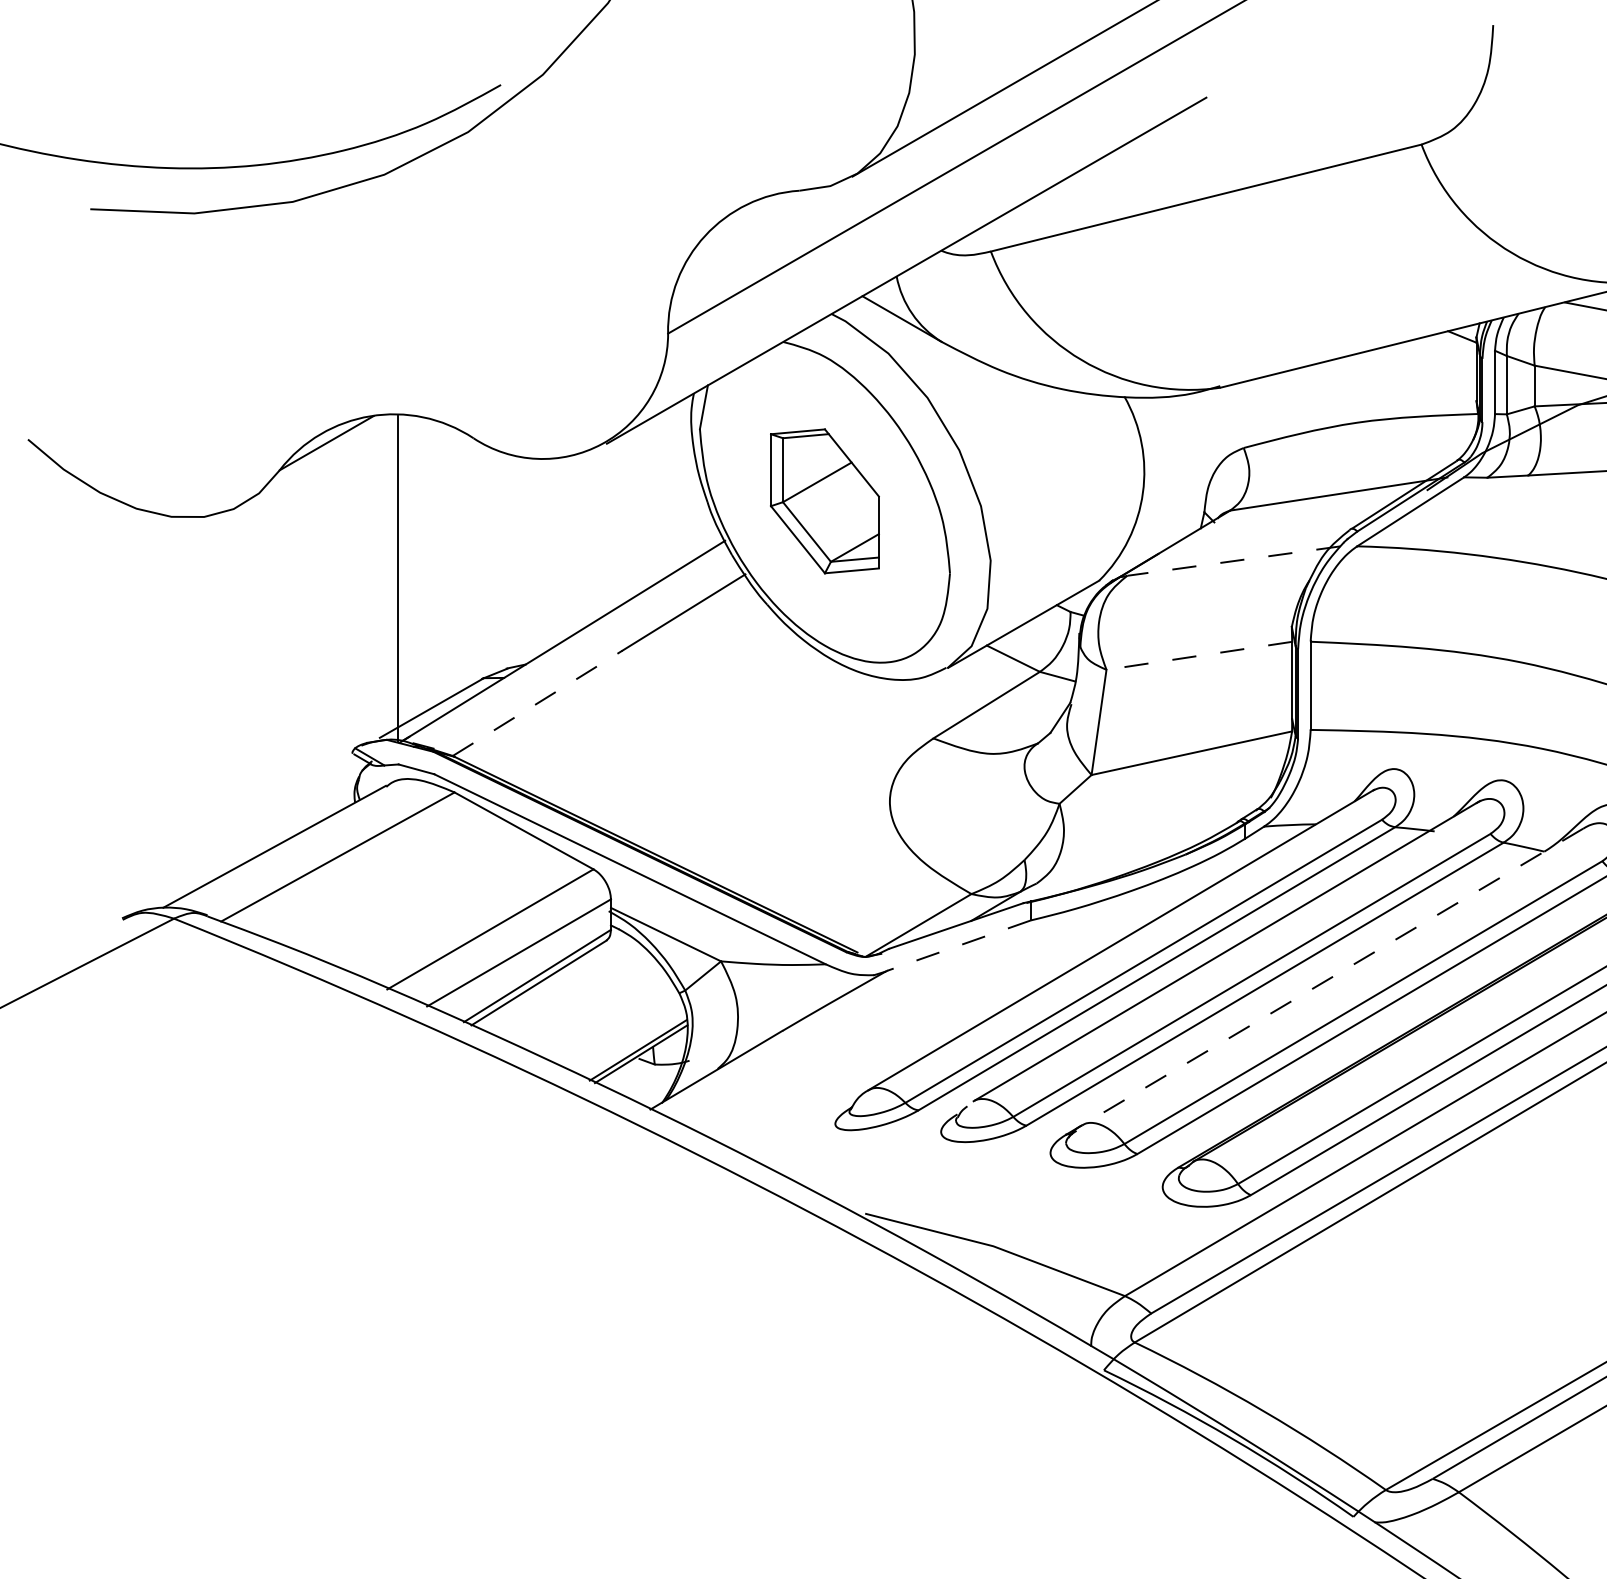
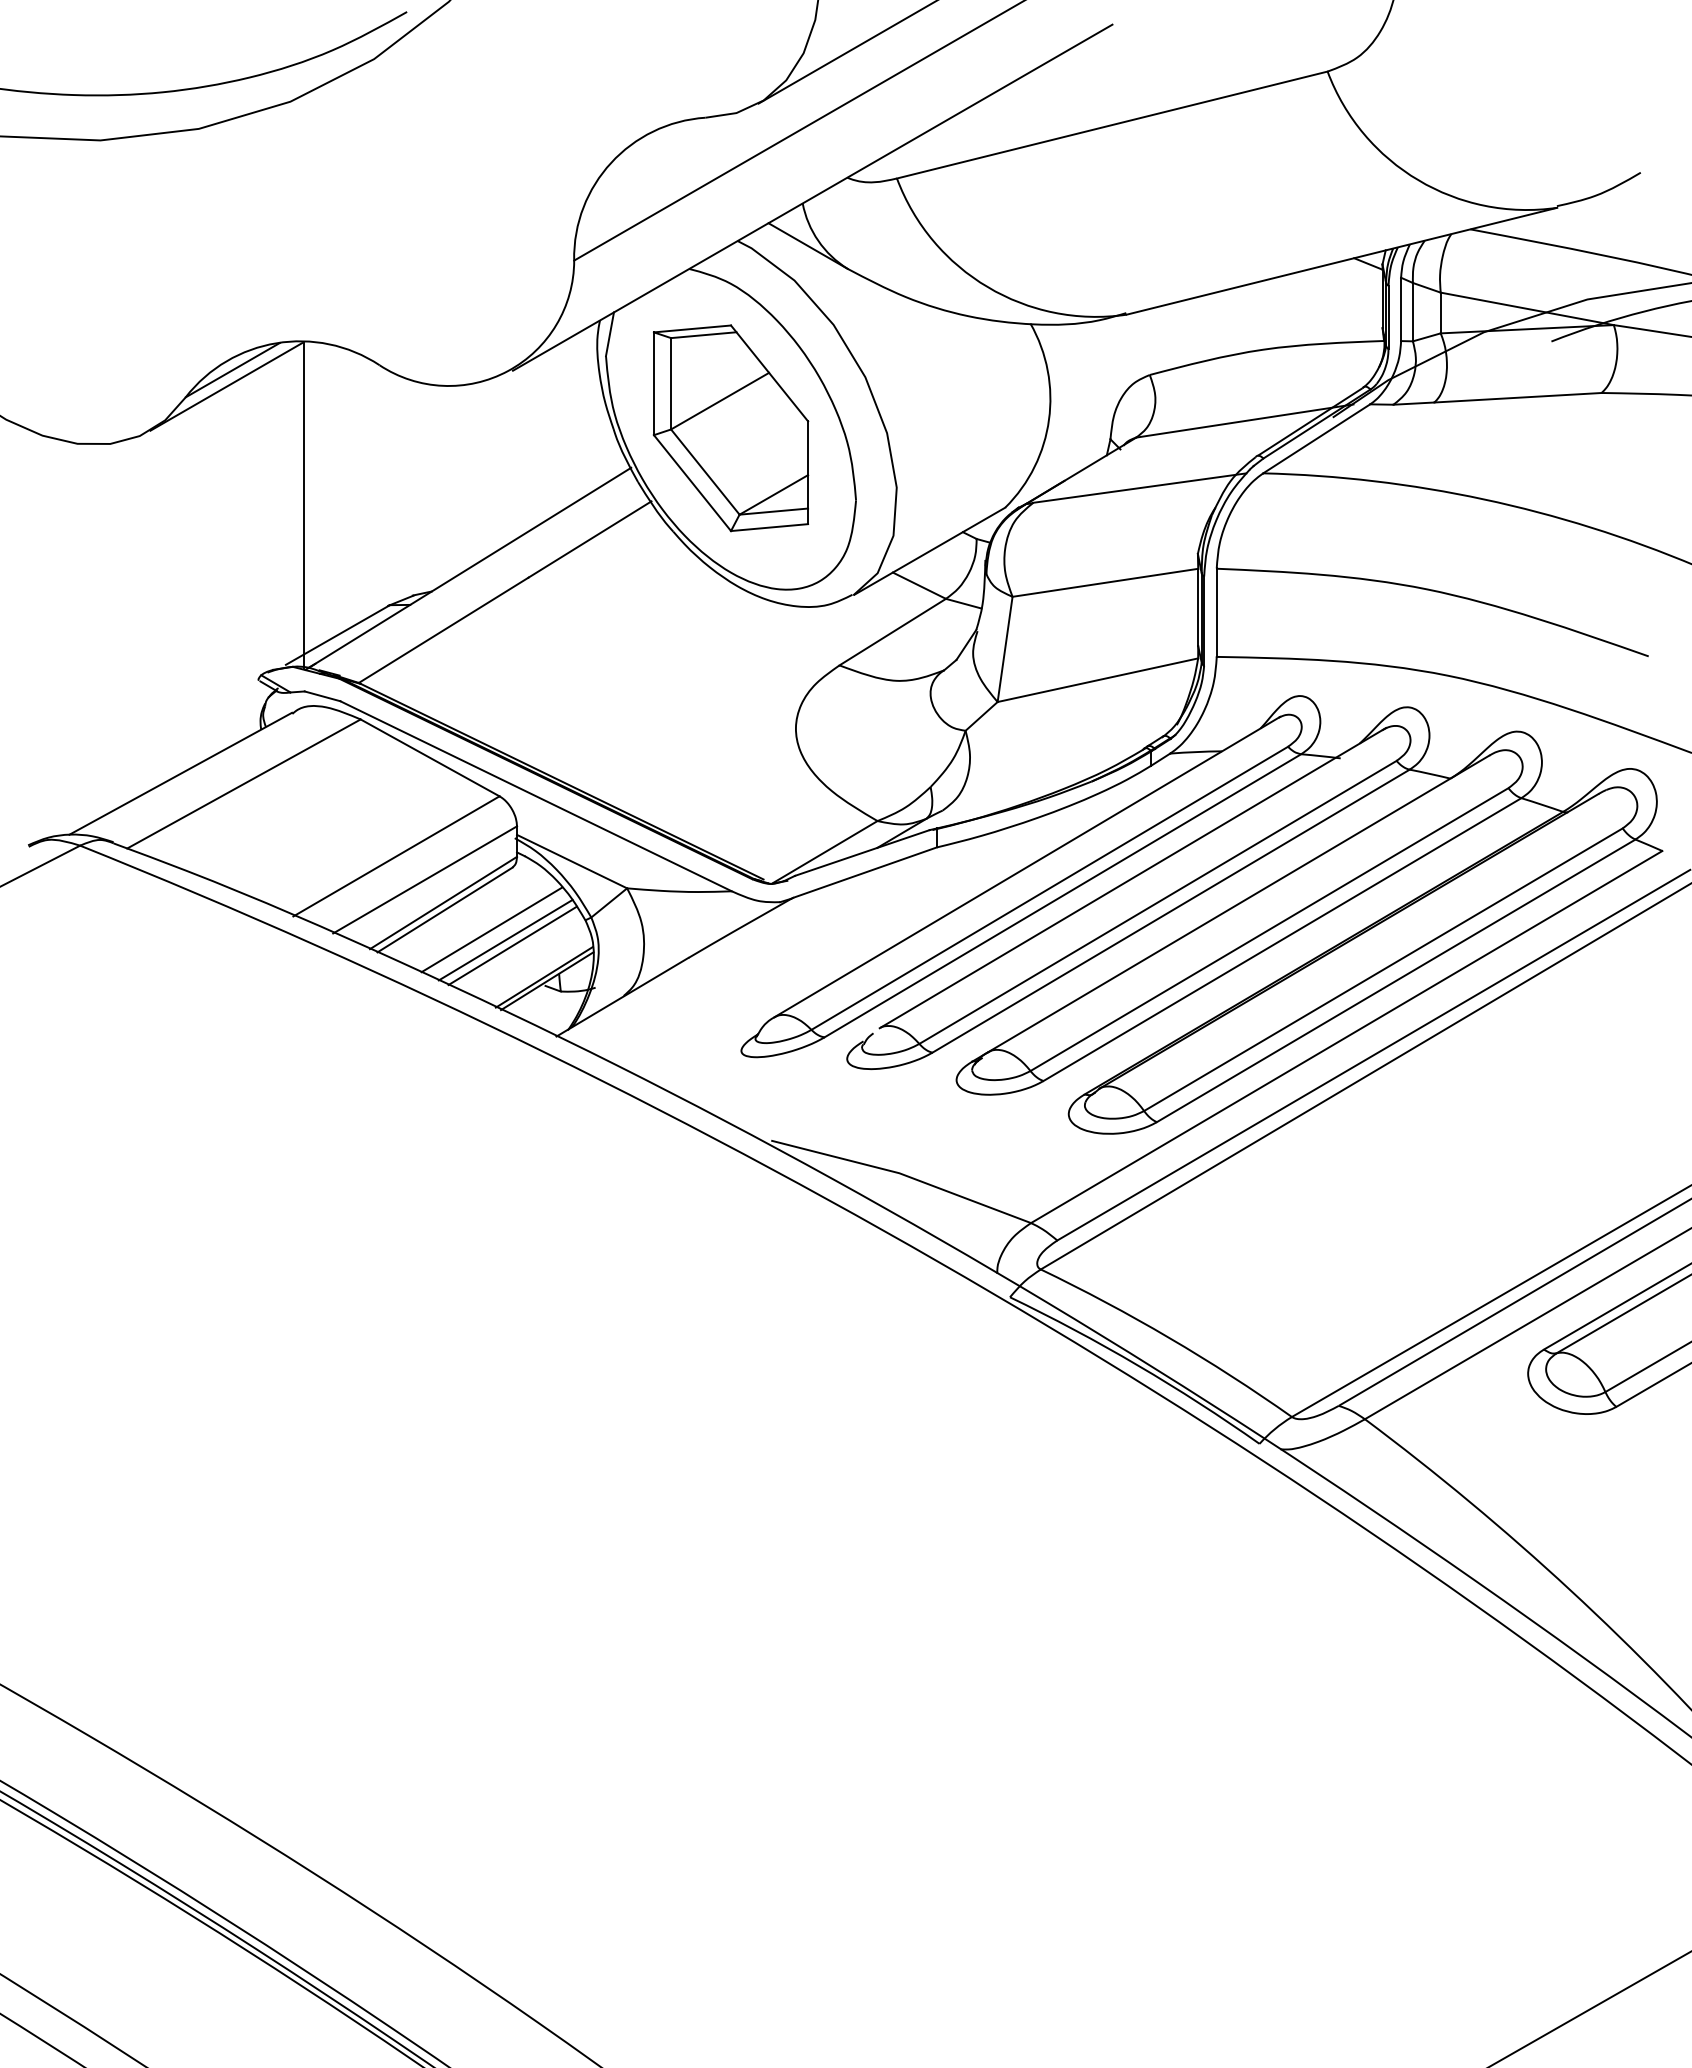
line: (320, 459) -> (226, 386), added
part: (824, 501) -> (730, 428), size x1.43
line: (1233, 561) -> (1139, 488), dashed -> solid
line: (1199, 655) -> (1105, 582), dashed -> solid
line: (537, 703) -> (443, 630), dashed -> solid
line: (958, 945) -> (864, 872), dashed -> solid
line: (1332, 977) -> (1238, 904), dashed -> solid
line: (585, 1002) -> (491, 929), added
line: (599, 1012) -> (505, 939), added
line: (606, 1018) -> (512, 945), added

